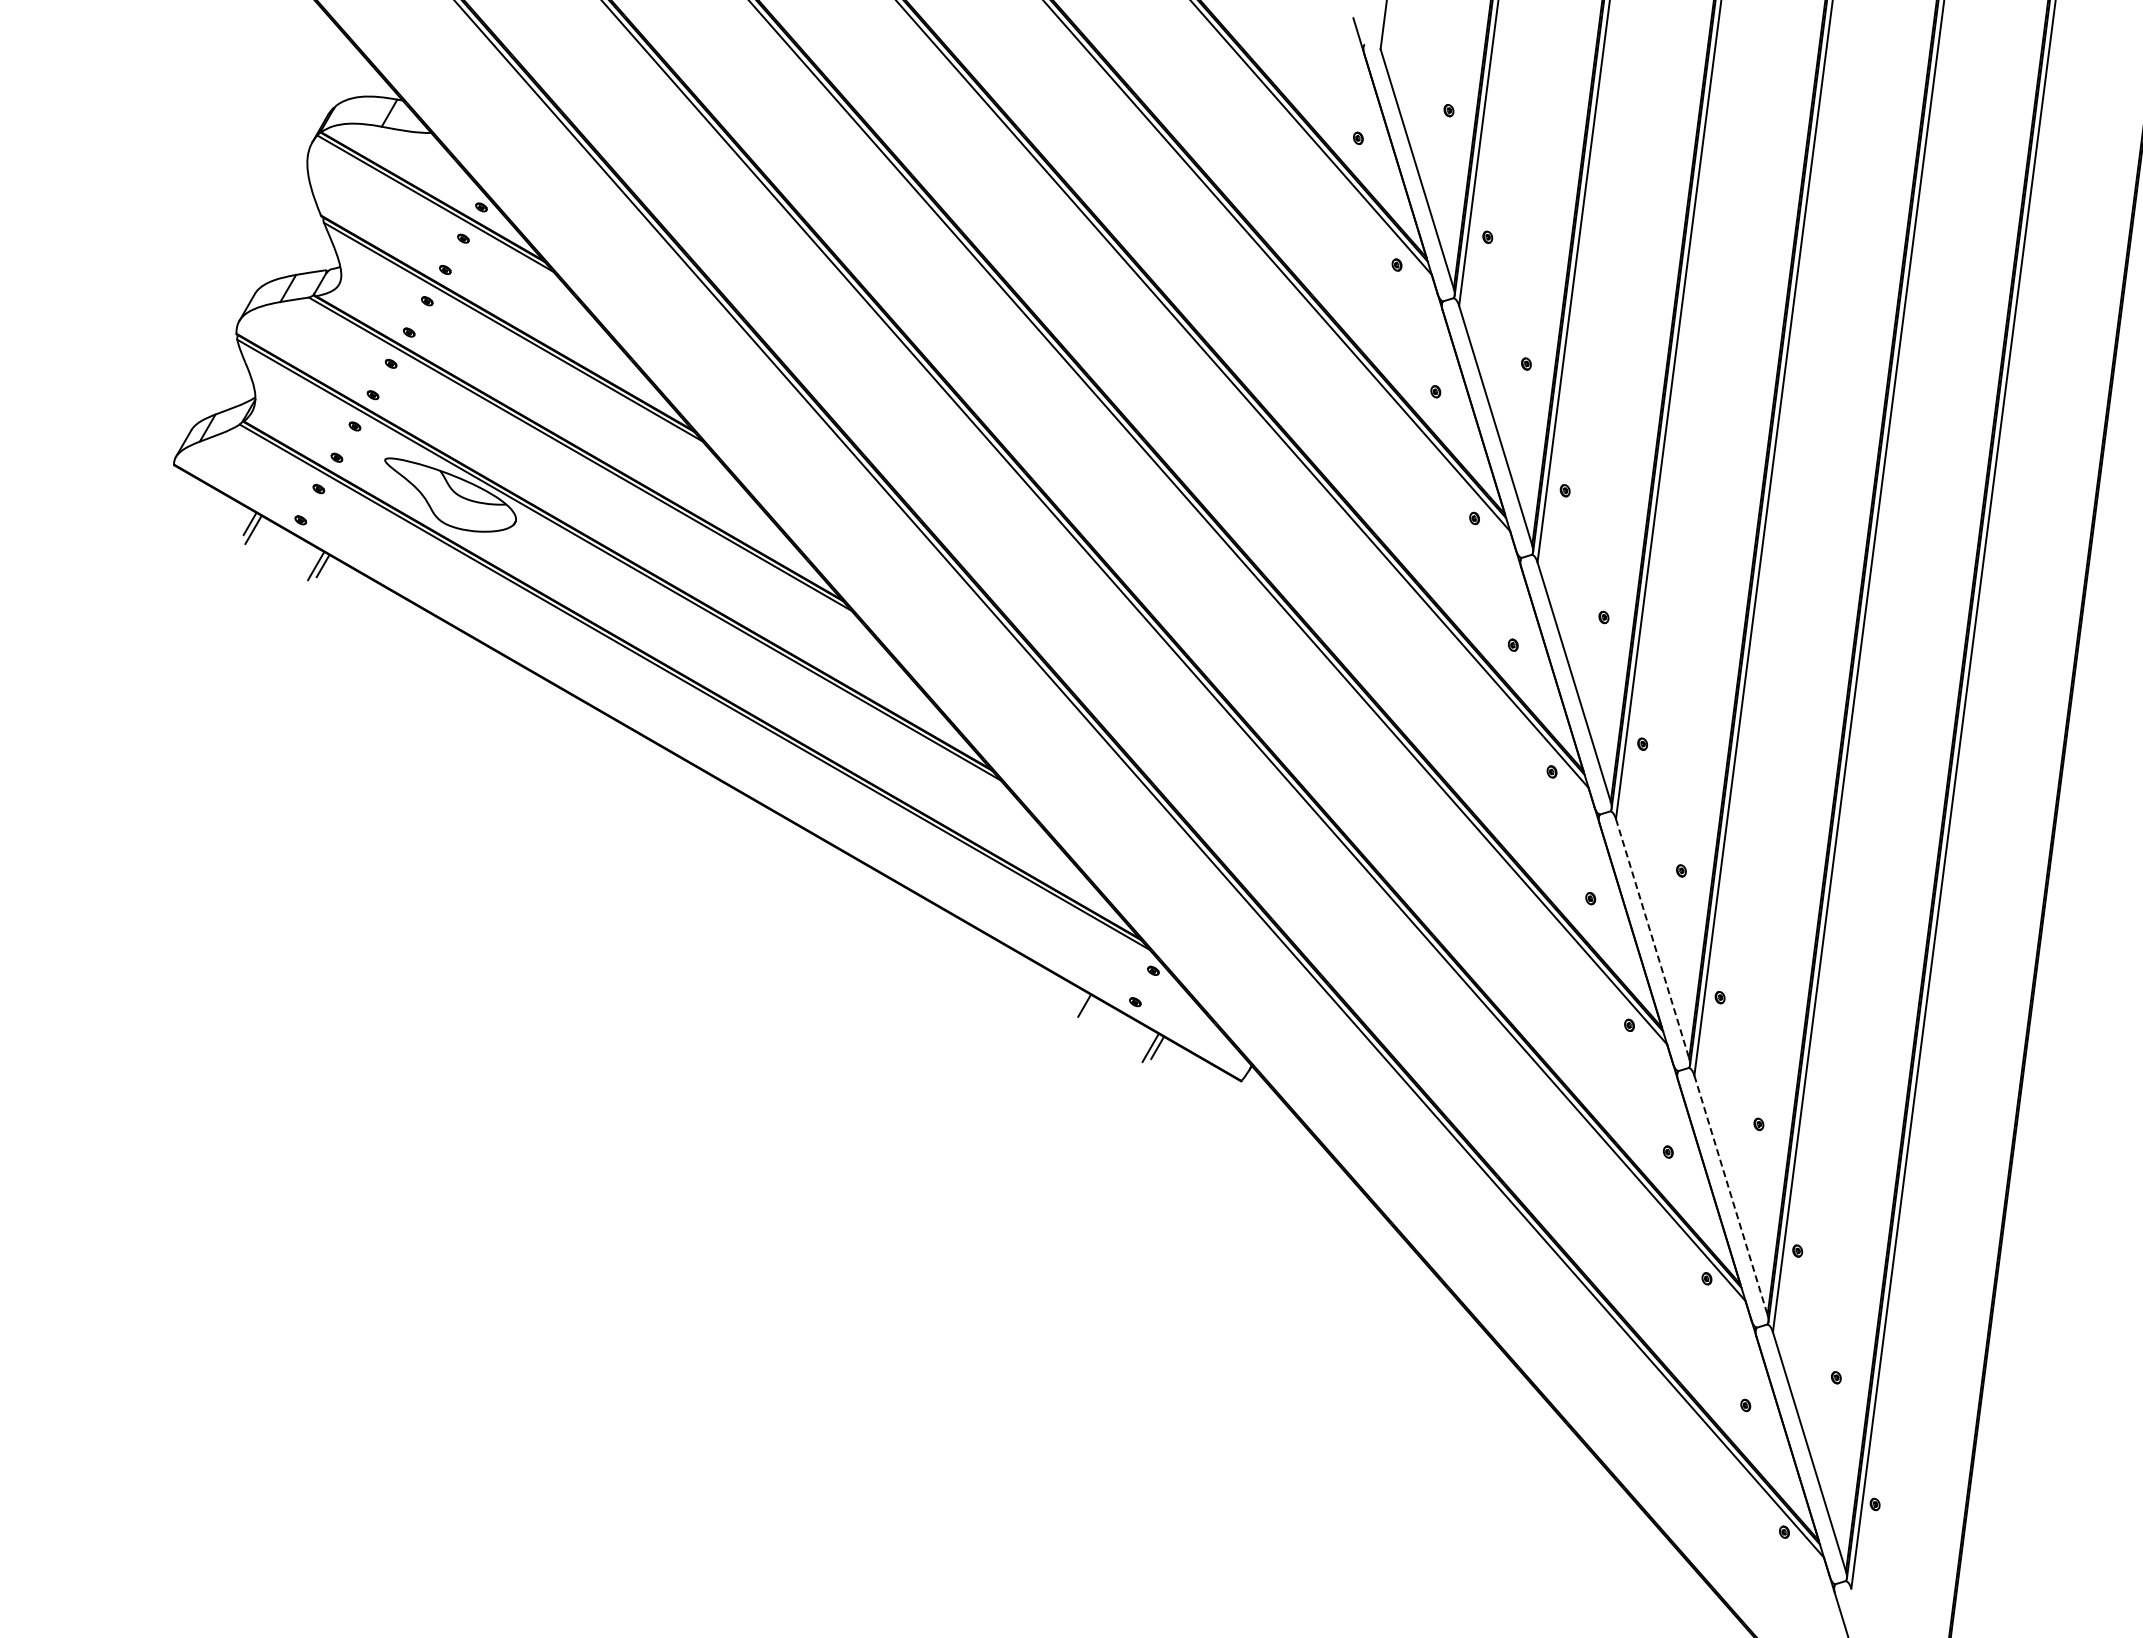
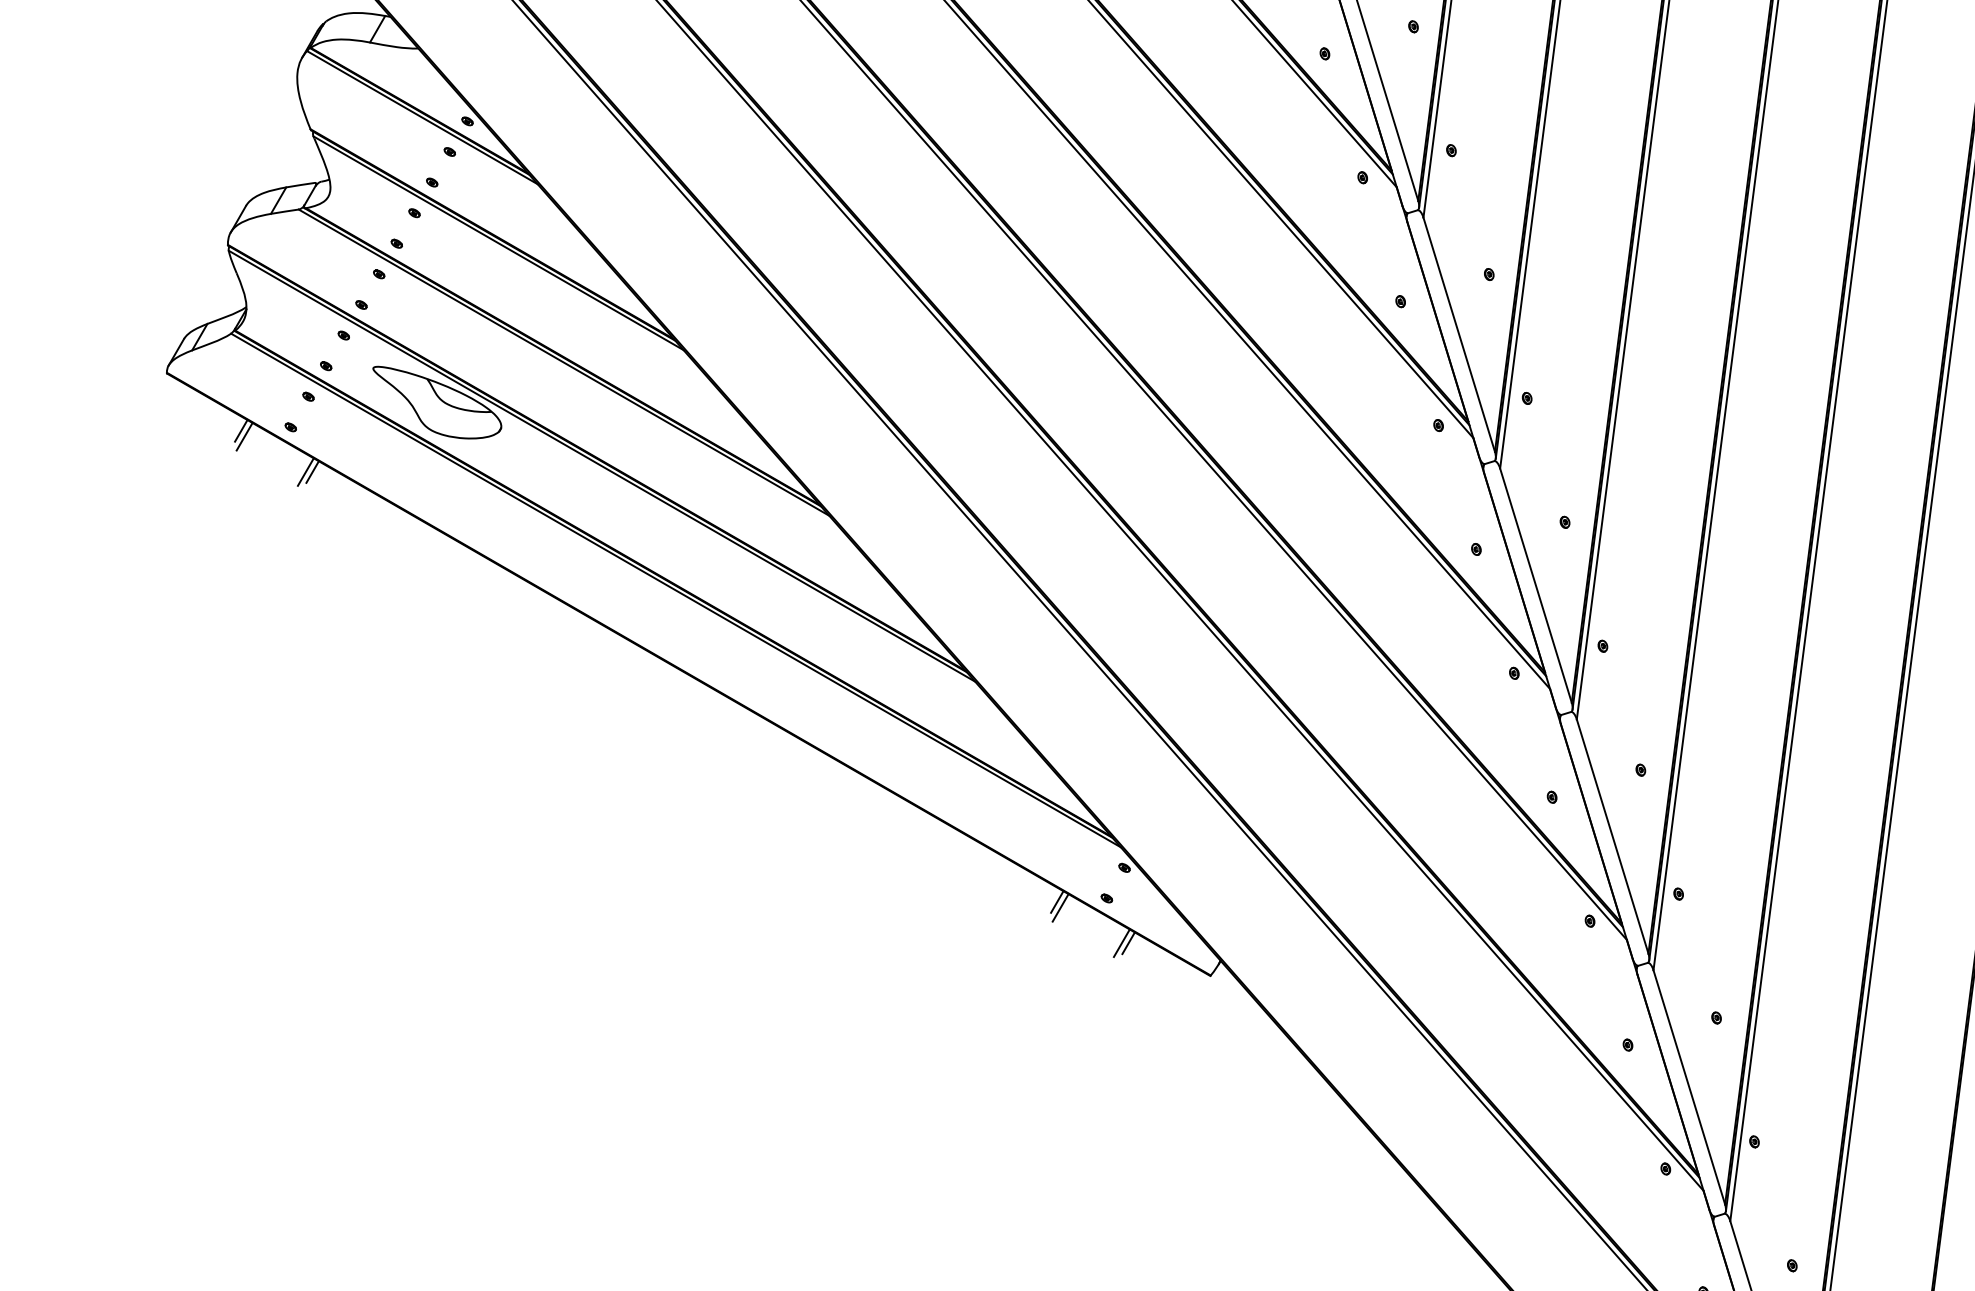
line: (1652, 939) -> (1612, 837), dashed -> solid
line: (1087, 1011) -> (1060, 907), added
line: (1731, 1195) -> (1689, 1087), dashed -> solid

